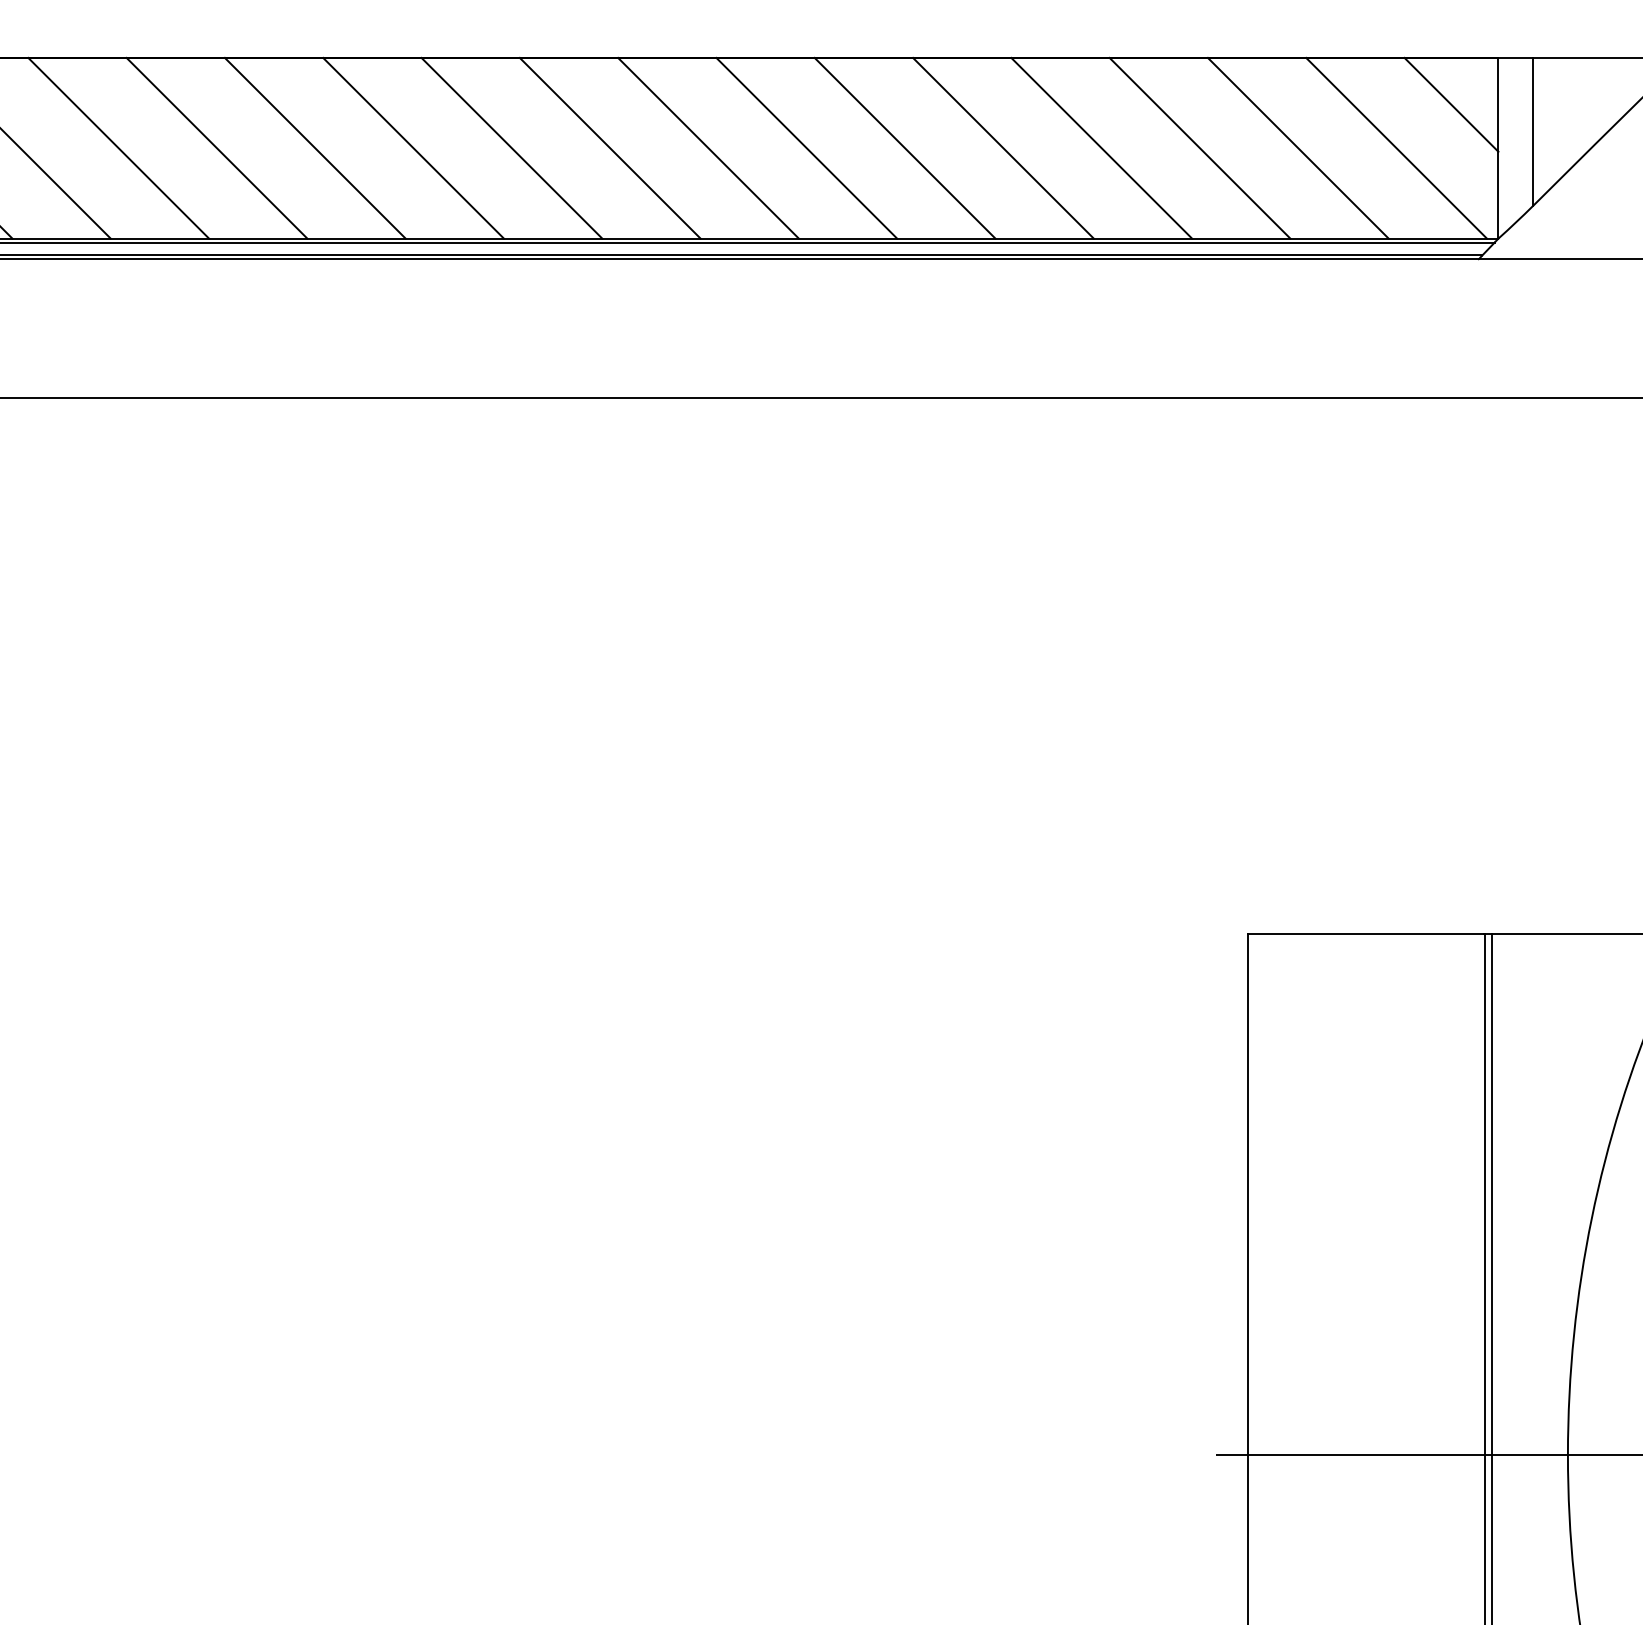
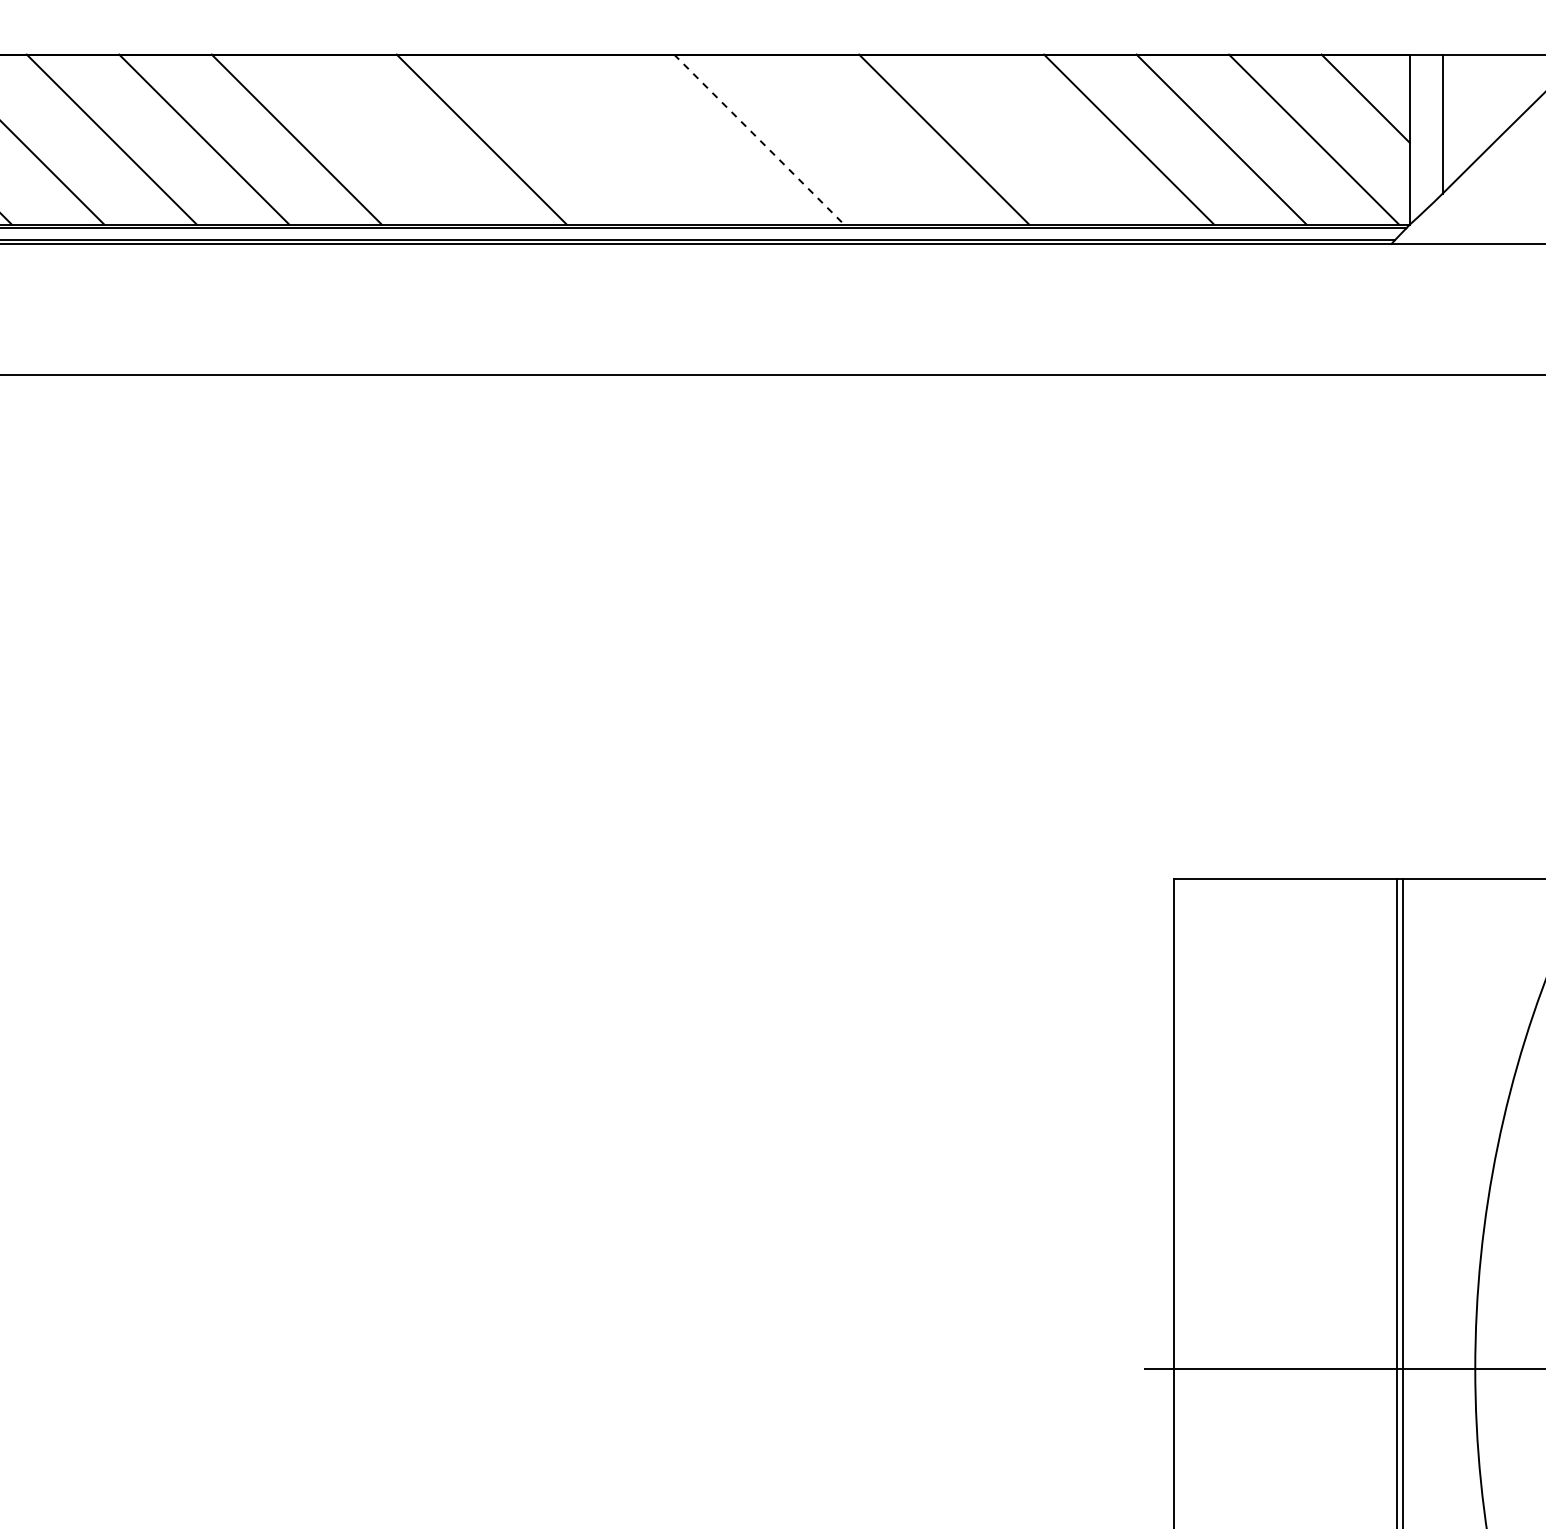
line: (413, 148) -> (389, 139), removed
line: (610, 148) -> (574, 139), removed
line: (708, 148) -> (666, 139), removed
line: (807, 148) -> (759, 139), solid -> dashed
line: (904, 148) -> (851, 139), removed
line: (1101, 148) -> (1036, 139), removed

